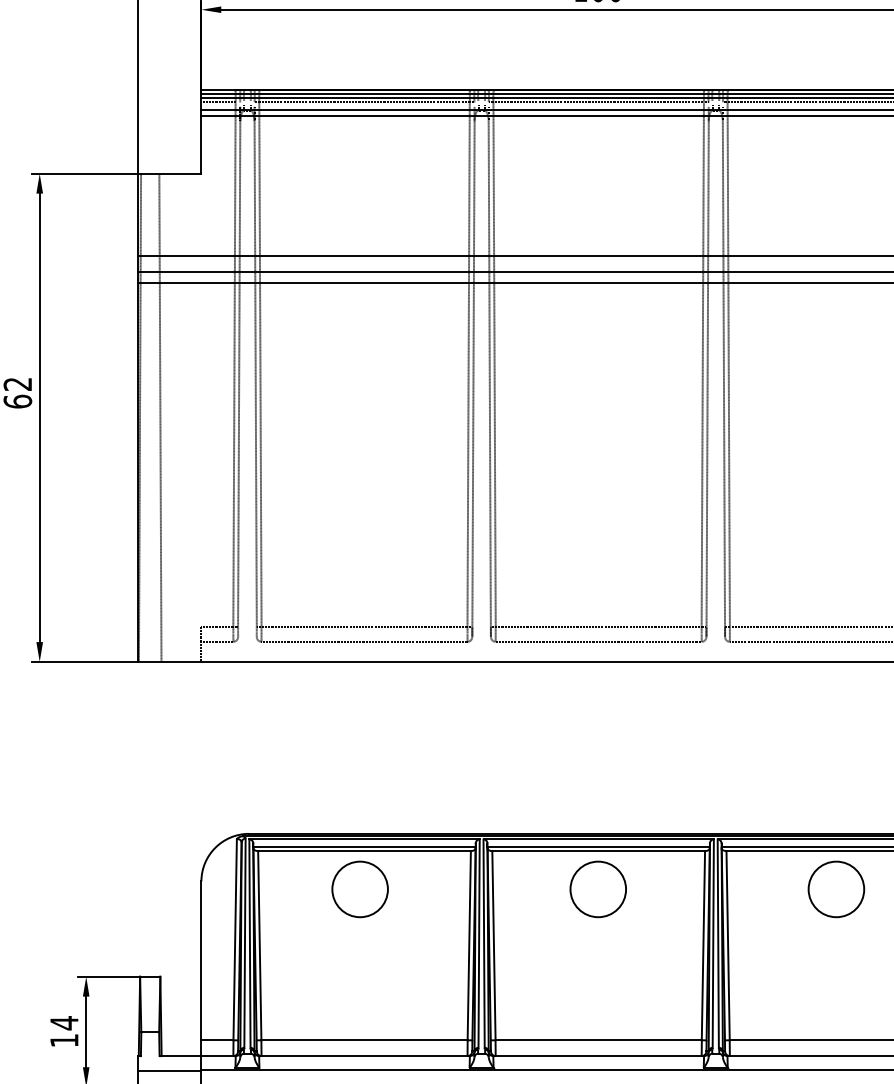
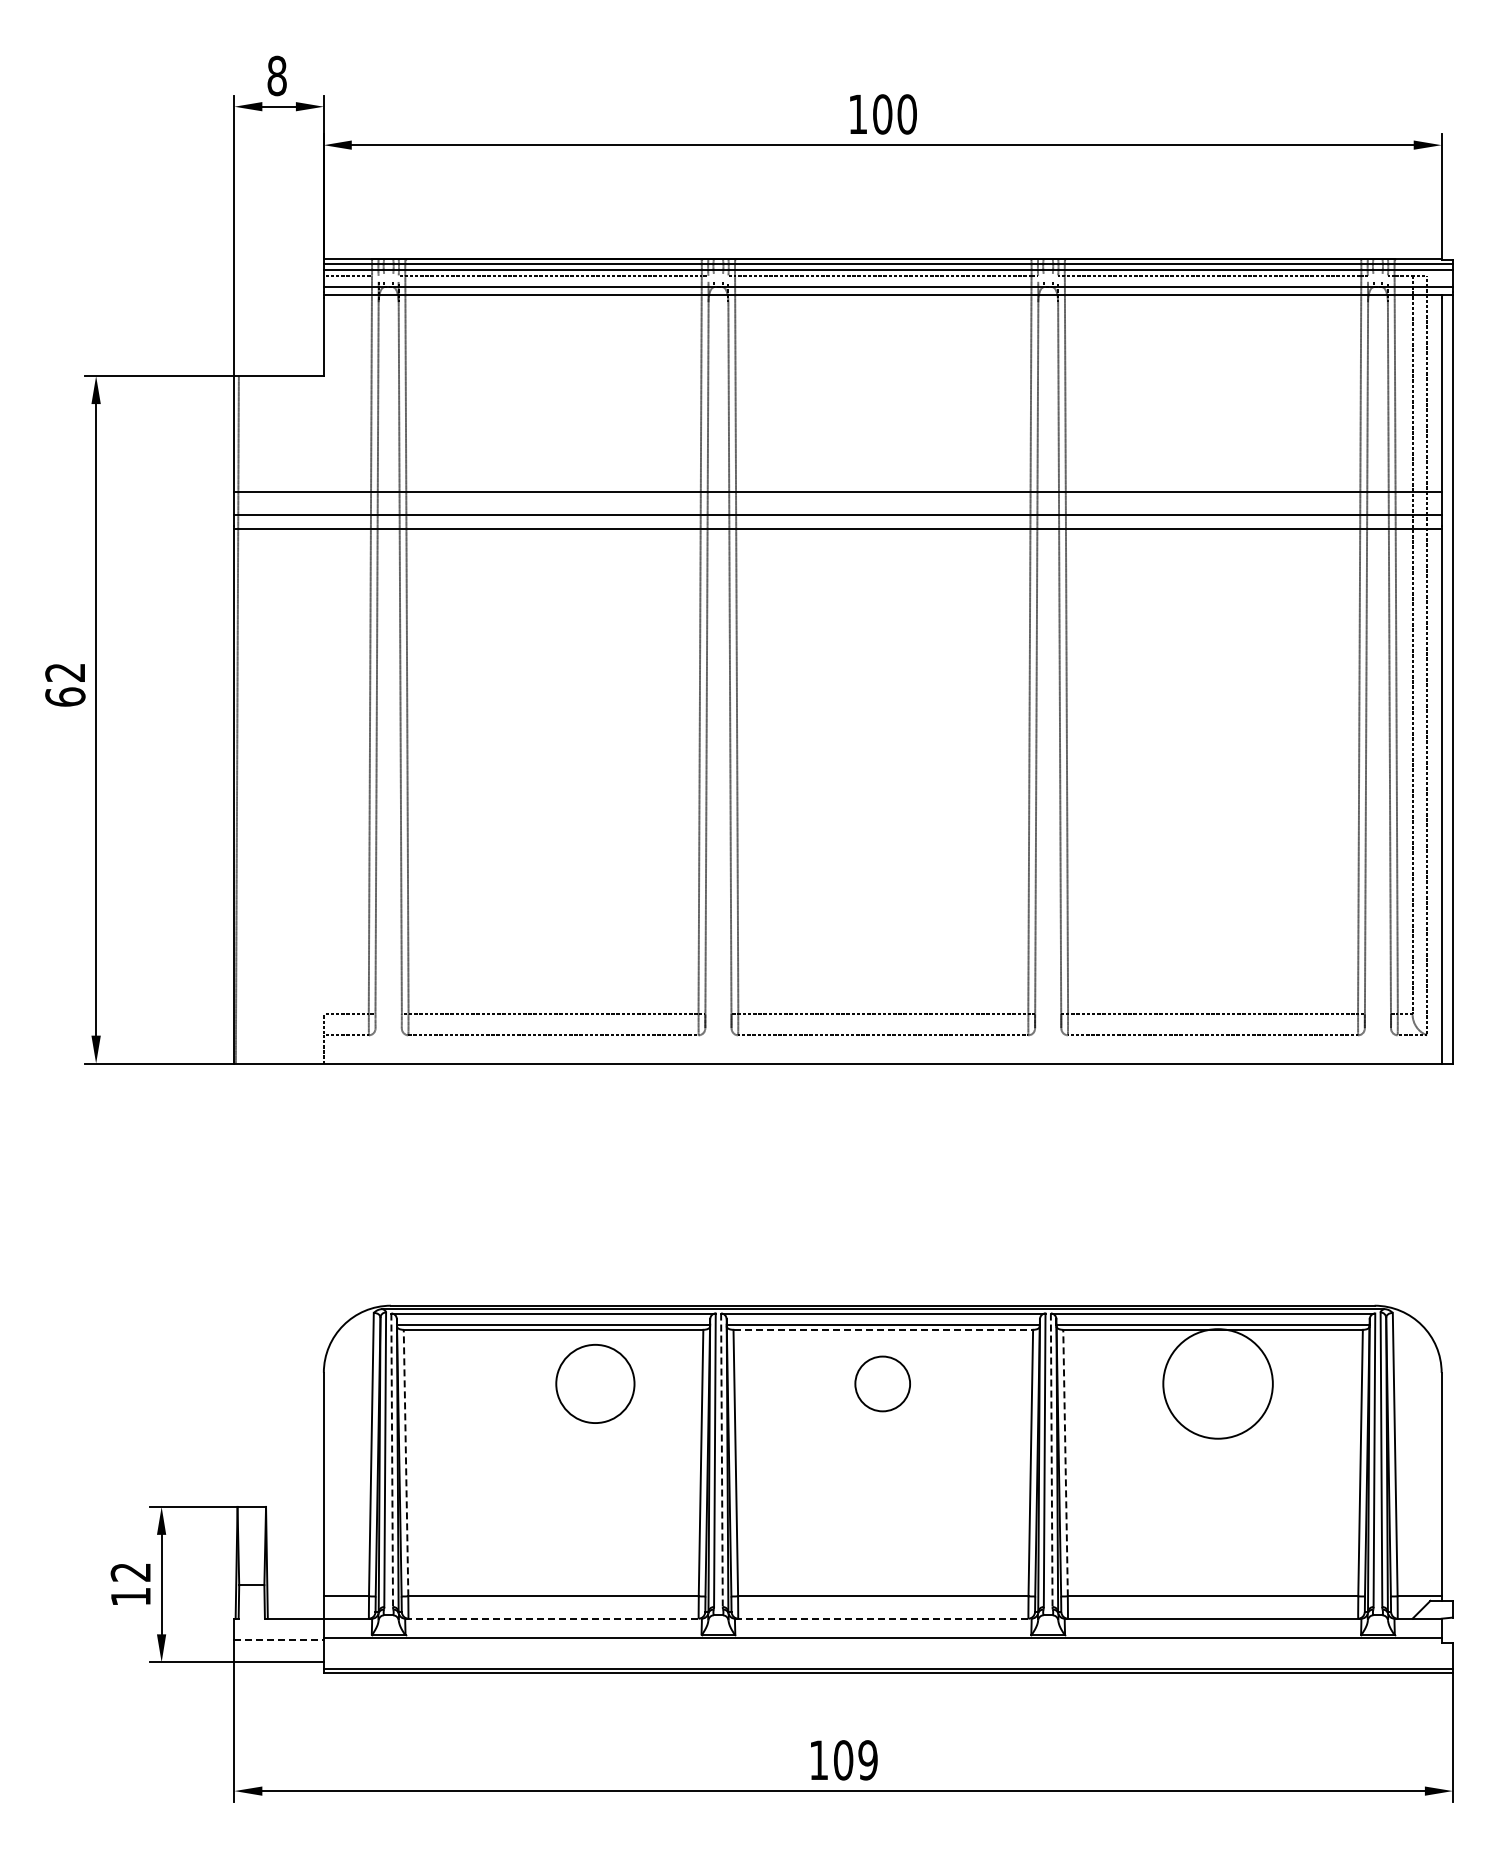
line: (159, 417) -> (265, 719), removed
line: (598, 850) -> (883, 1329), solid -> dashed
circle: (360, 889) -> (595, 1383), moved
circle: (598, 889) -> (882, 1383), size x0.7
circle: (835, 889) -> (1217, 1383), size x1.4
line: (250, 943) -> (392, 1460), solid -> dashed
line: (483, 943) -> (721, 1460), solid -> dashed
line: (718, 943) -> (1051, 1460), solid -> dashed
line: (260, 945) -> (406, 1462), solid -> dashed
line: (728, 945) -> (1065, 1462), solid -> dashed
text: (64, 1023) -> (130, 1572), 14 -> 12
line: (365, 1055) -> (554, 1618), solid -> dashed
line: (598, 1055) -> (883, 1618), solid -> dashed
line: (169, 1070) -> (279, 1639), solid -> dashed

